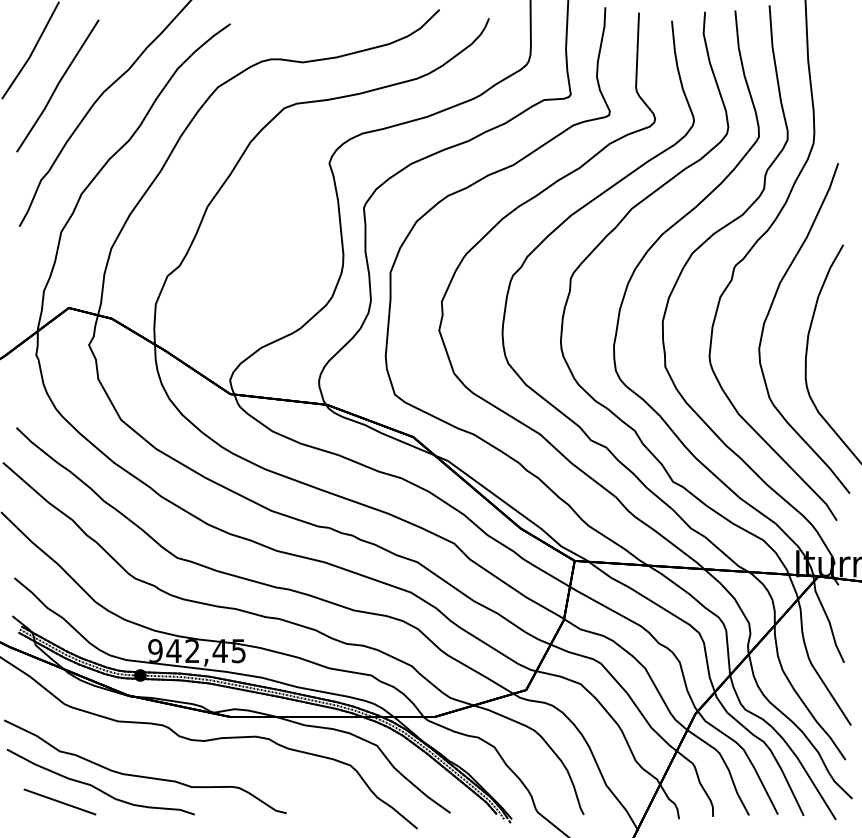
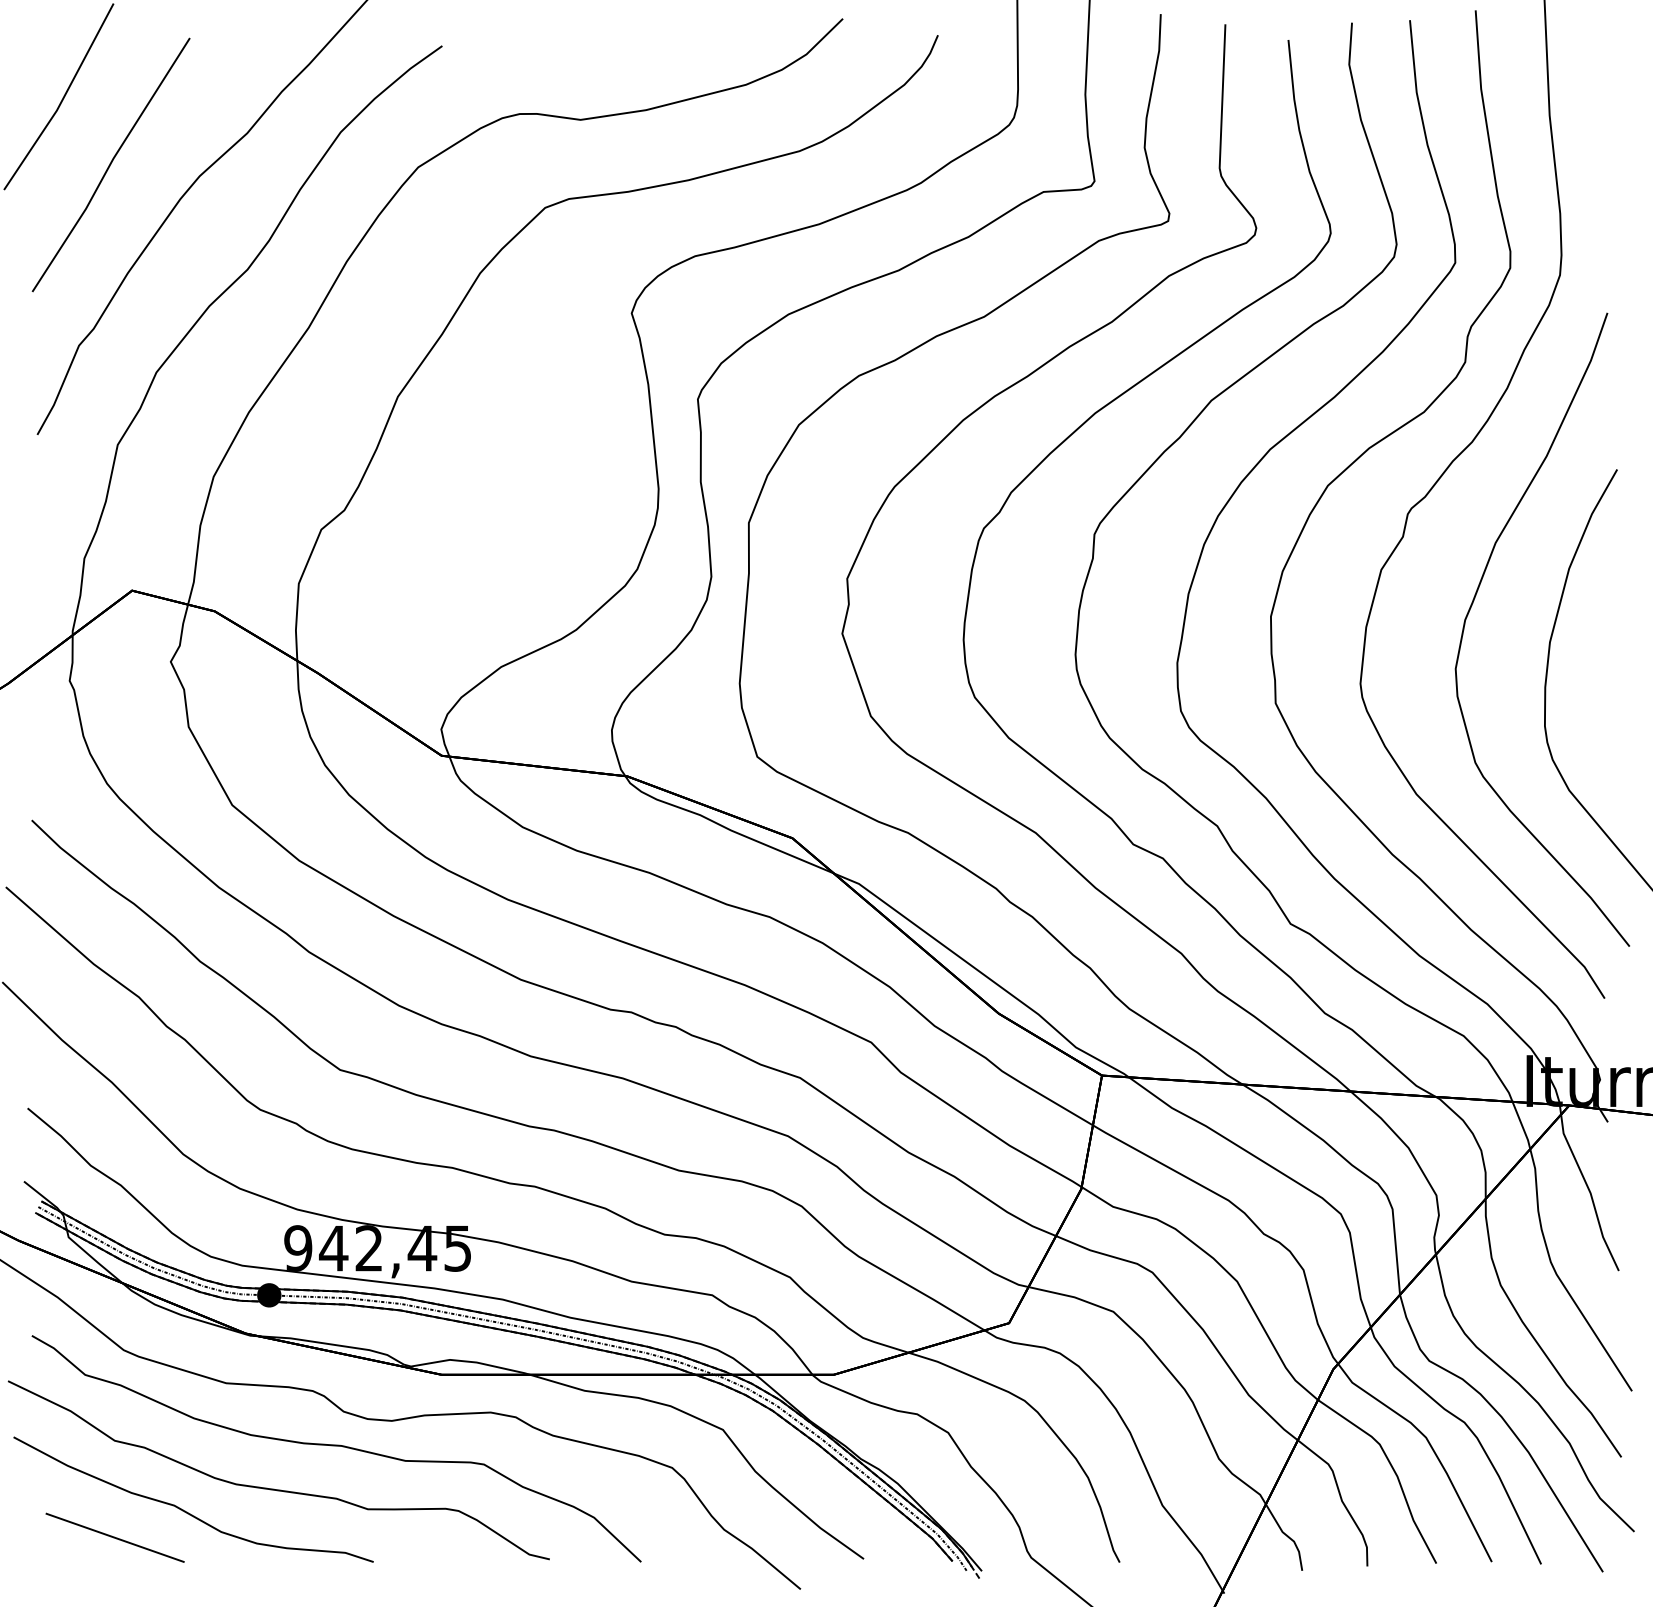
part: (175, 755) -> (336, 1448), added

